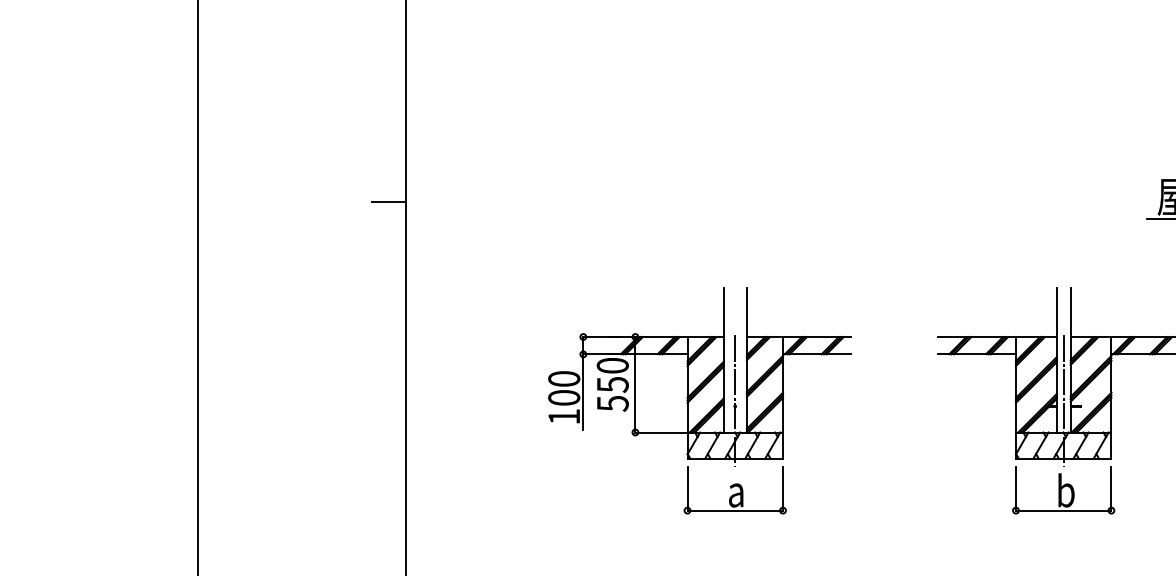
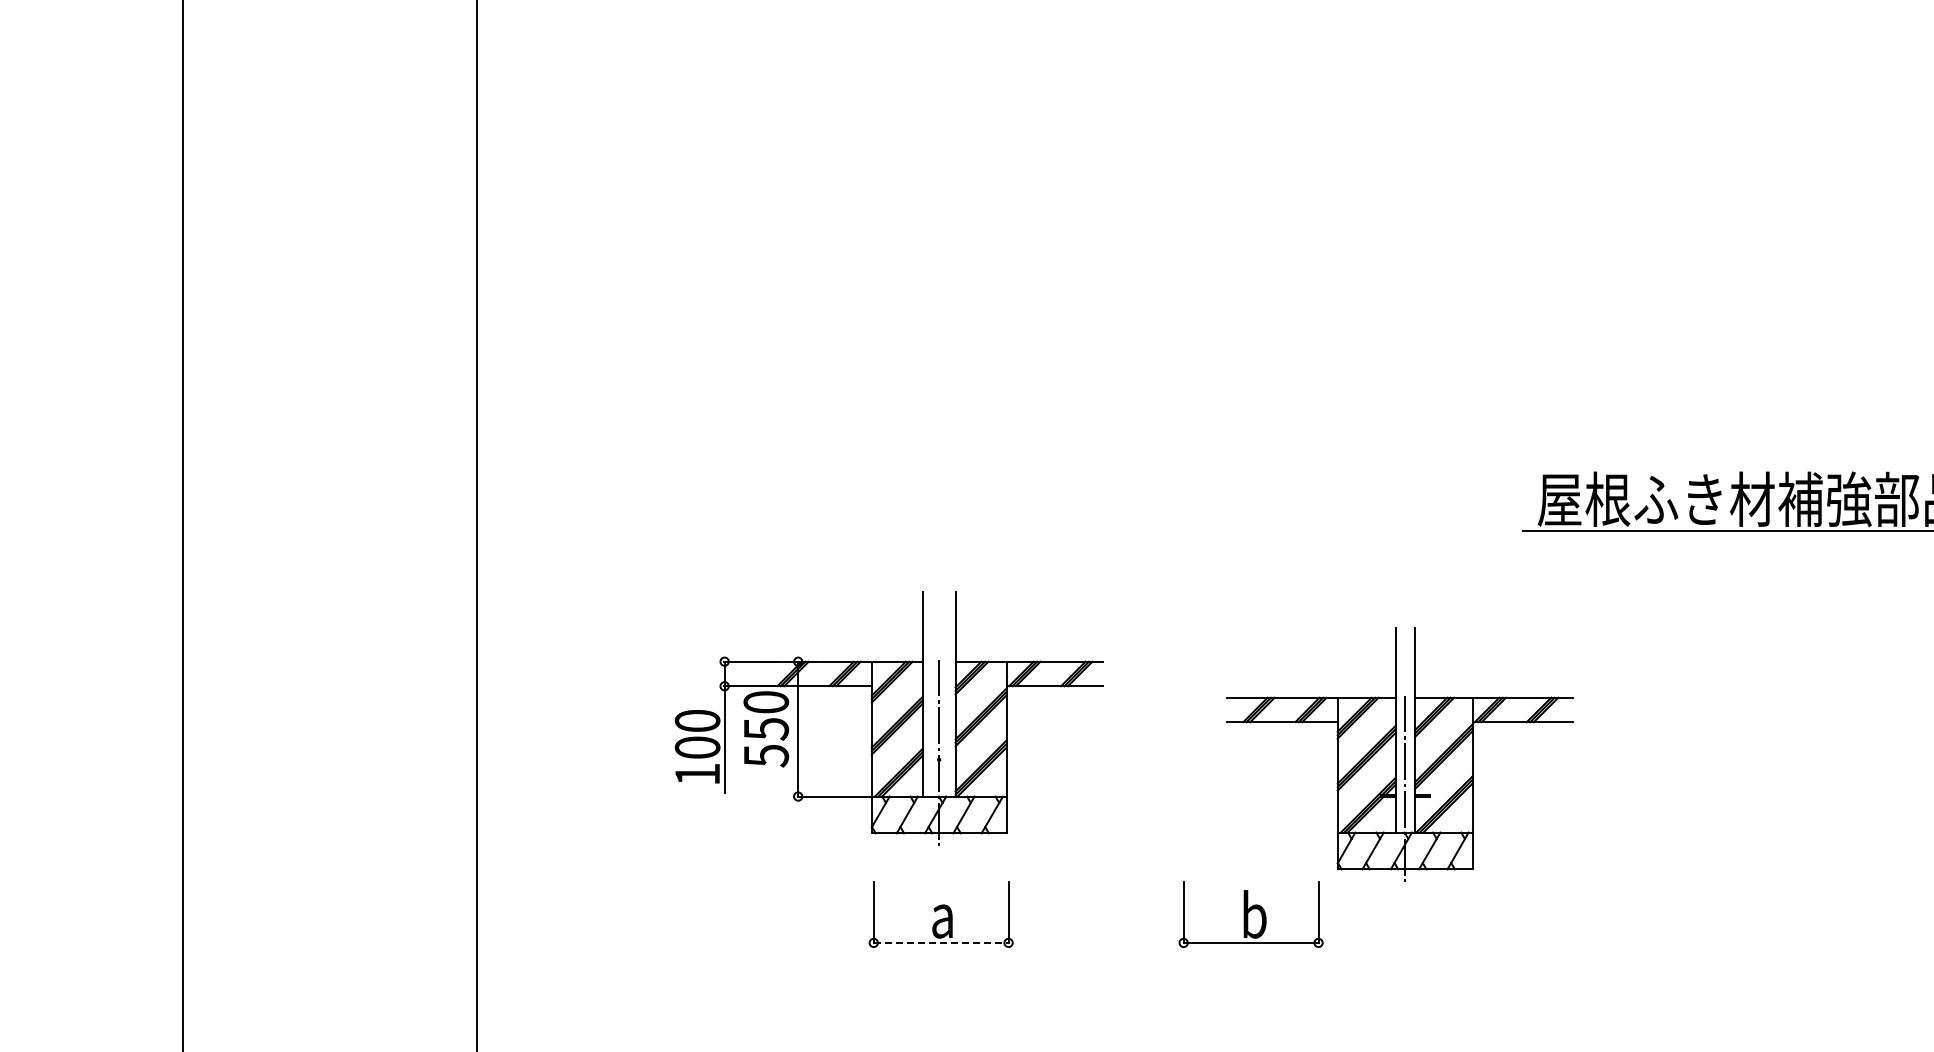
line: (388, 202) -> (451, 507), removed
part: (699, 377) -> (888, 718), moved
part: (1063, 490) -> (1250, 914), moved
line: (735, 510) -> (941, 942), solid -> dashed

